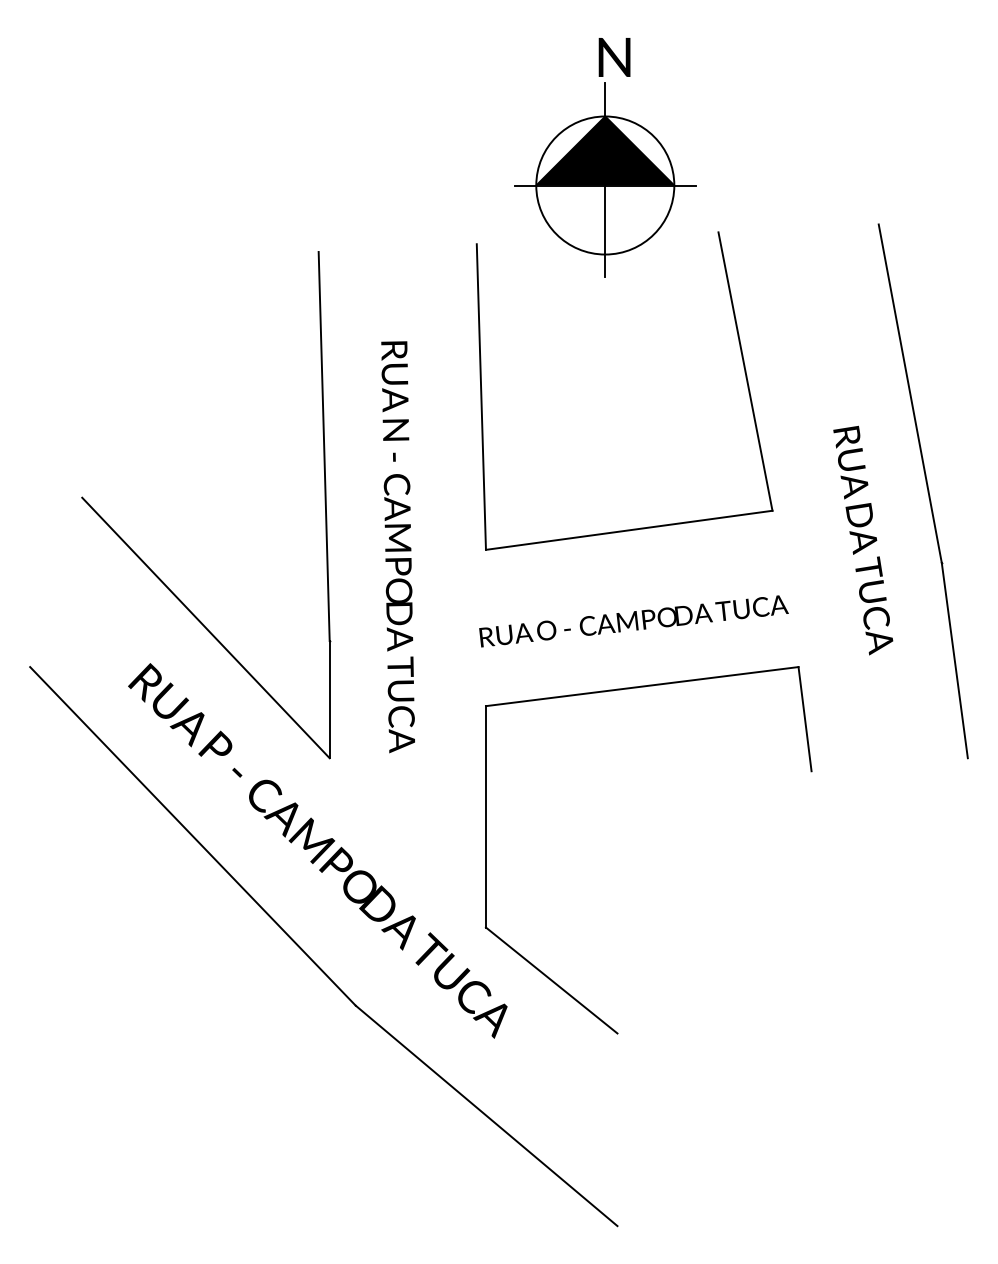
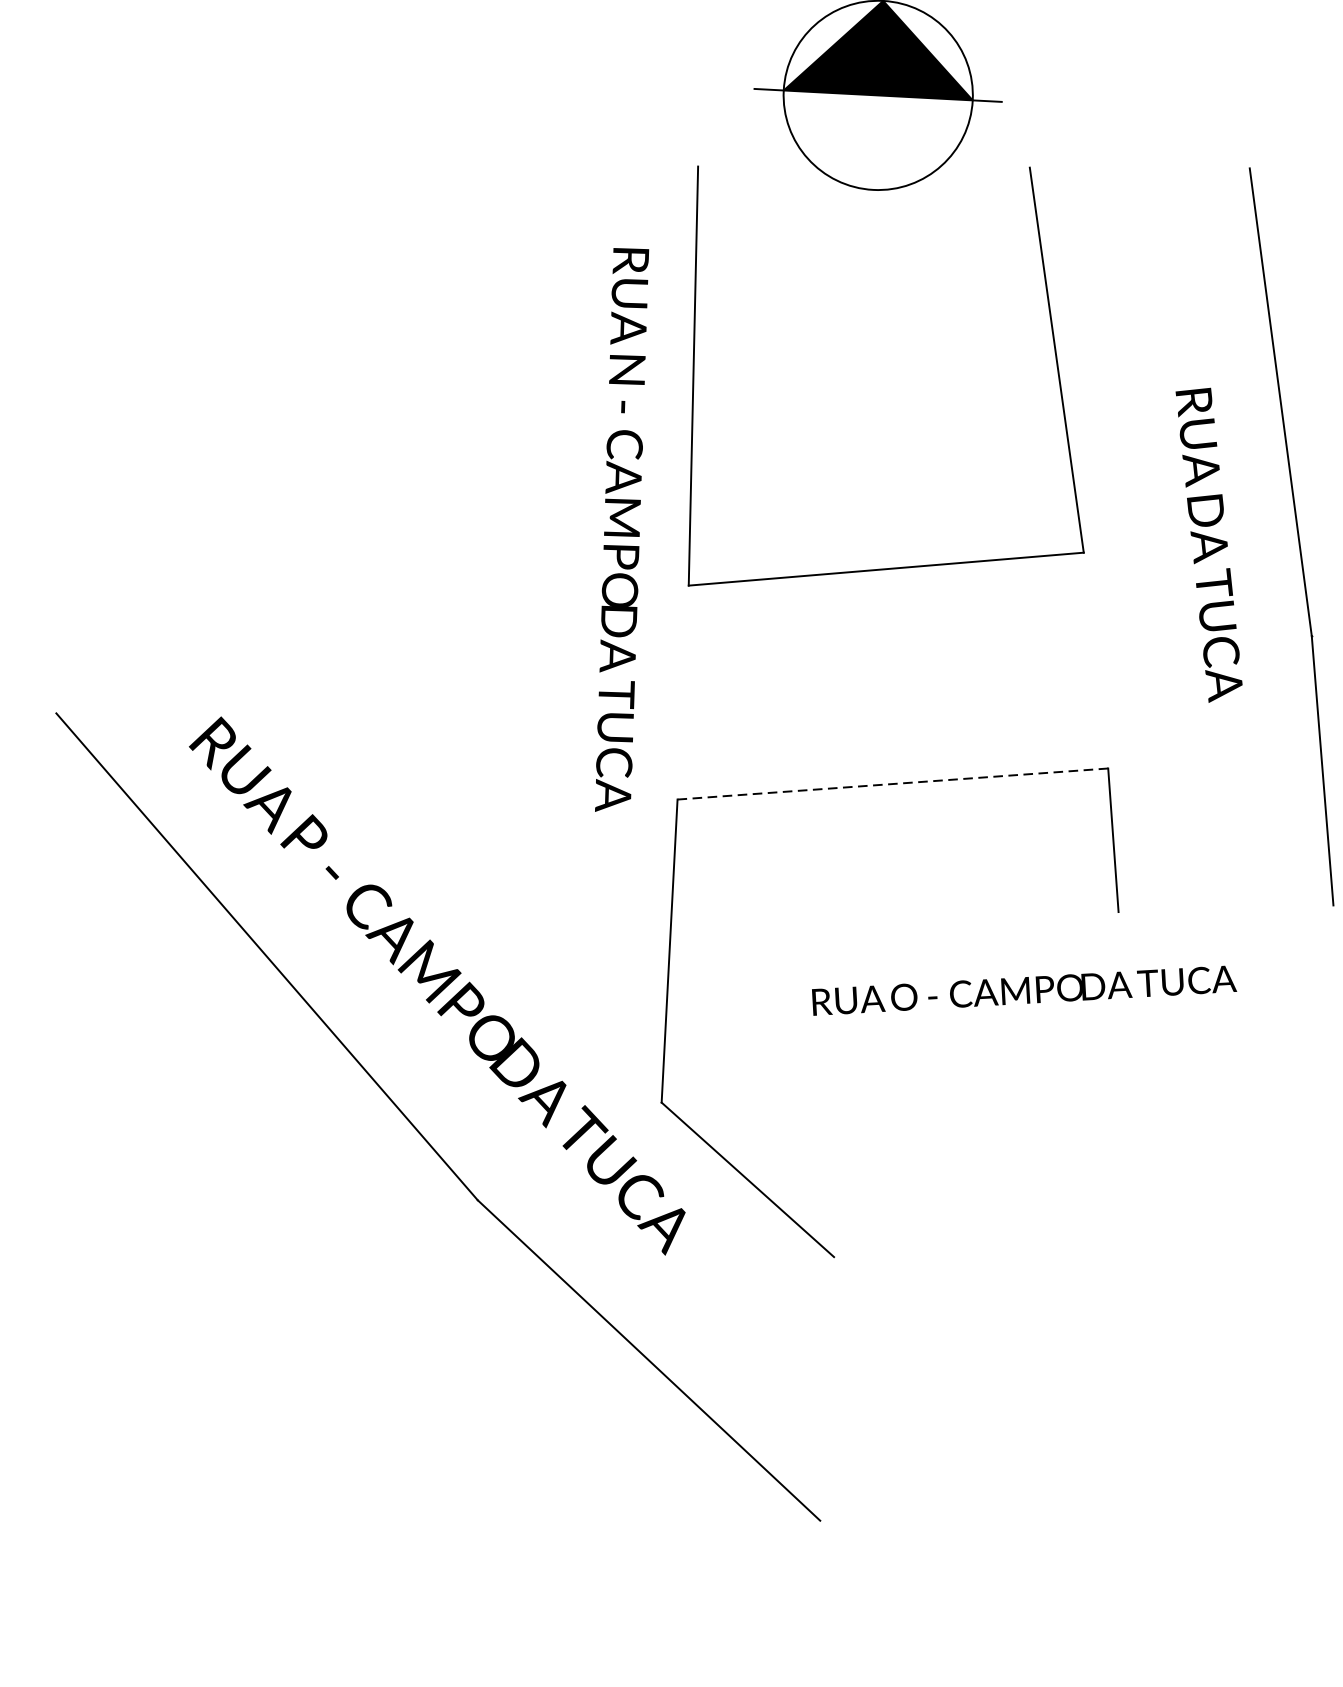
line: (605, 231) -> (875, 158), removed
text: (863, 540) -> (1209, 545), moved
text: (397, 547) -> (620, 530), moved
part: (146, 563) -> (223, 579), removed
text: (633, 621) -> (1023, 991), moved
line: (641, 686) -> (891, 783), solid -> dashed

